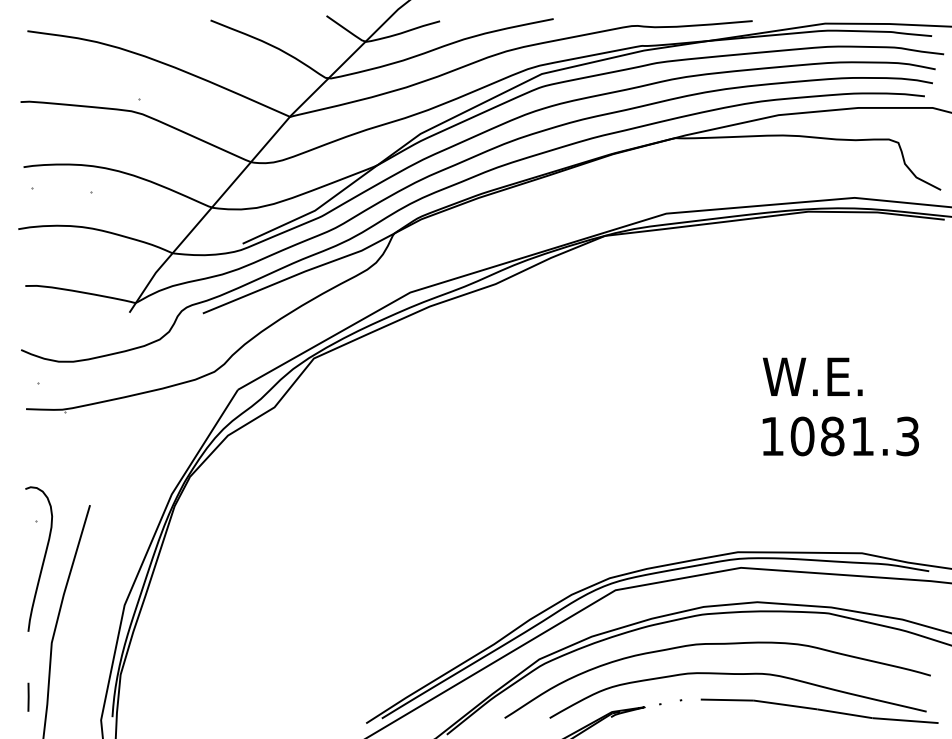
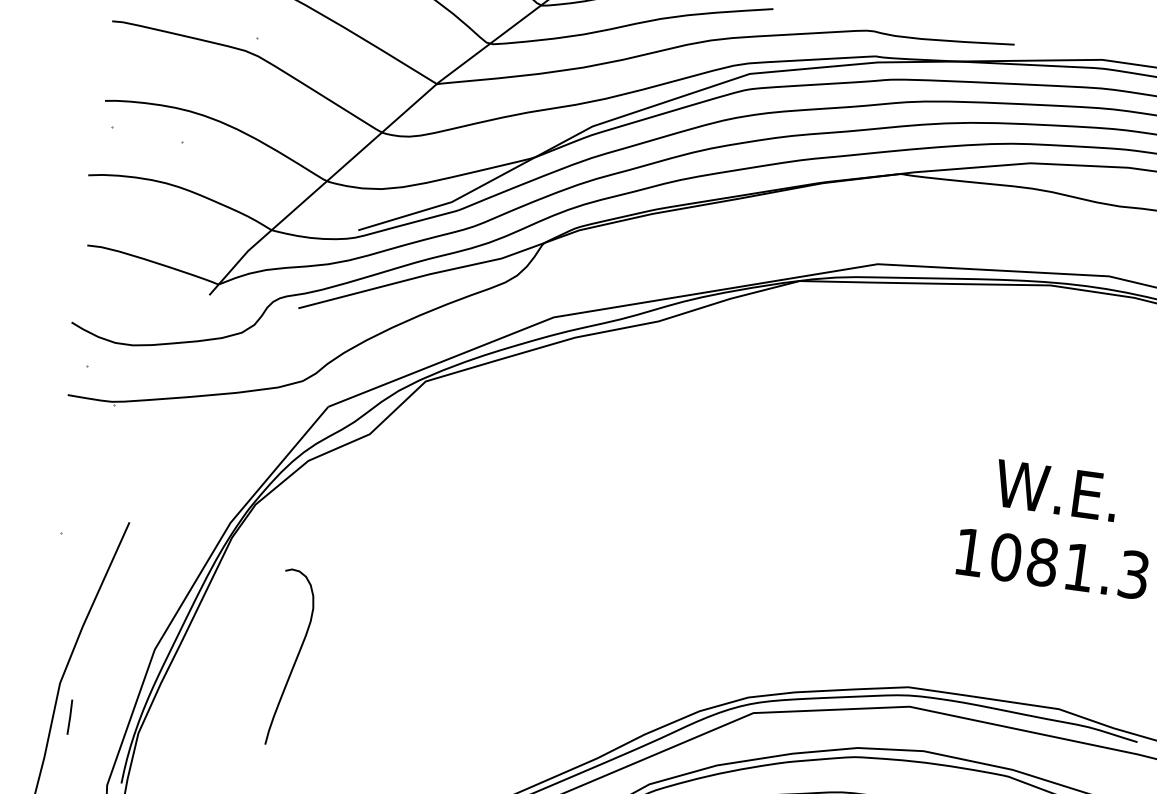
text: (812, 376) -> (1056, 490), moved
curve: (43, 558) -> (295, 658), moved
line: (28, 696) -> (70, 716), moved

